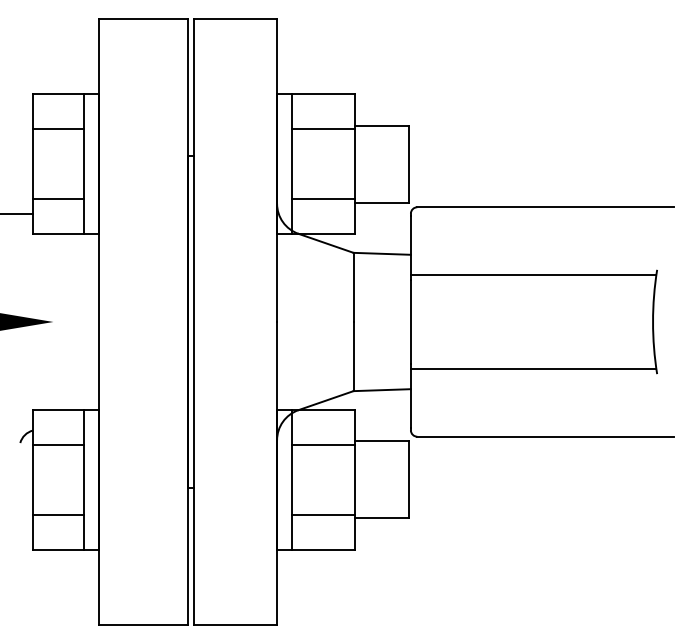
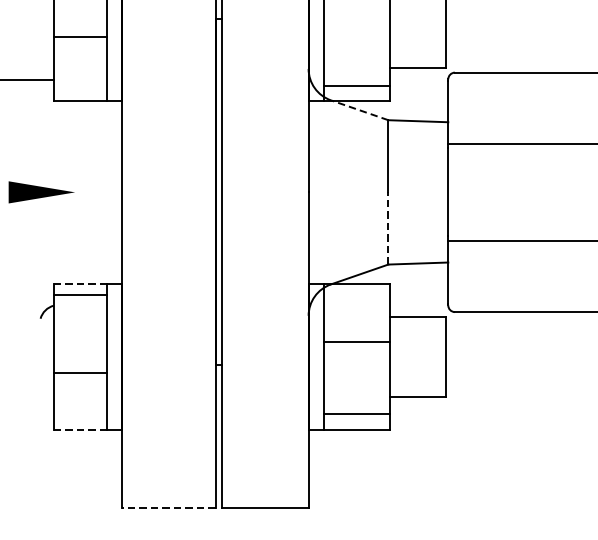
line: (58, 199) -> (80, 37), moved
line: (323, 199) -> (357, 86), moved
line: (325, 243) -> (359, 110), solid -> dashed
line: (353, 356) -> (388, 228), solid -> dashed
line: (59, 409) -> (81, 283), solid -> dashed
line: (58, 444) -> (80, 295), moved
line: (323, 444) -> (357, 342), moved
line: (58, 514) -> (80, 372), moved
line: (323, 514) -> (357, 414), moved
line: (59, 549) -> (81, 429), solid -> dashed
line: (143, 624) -> (169, 508), solid -> dashed

